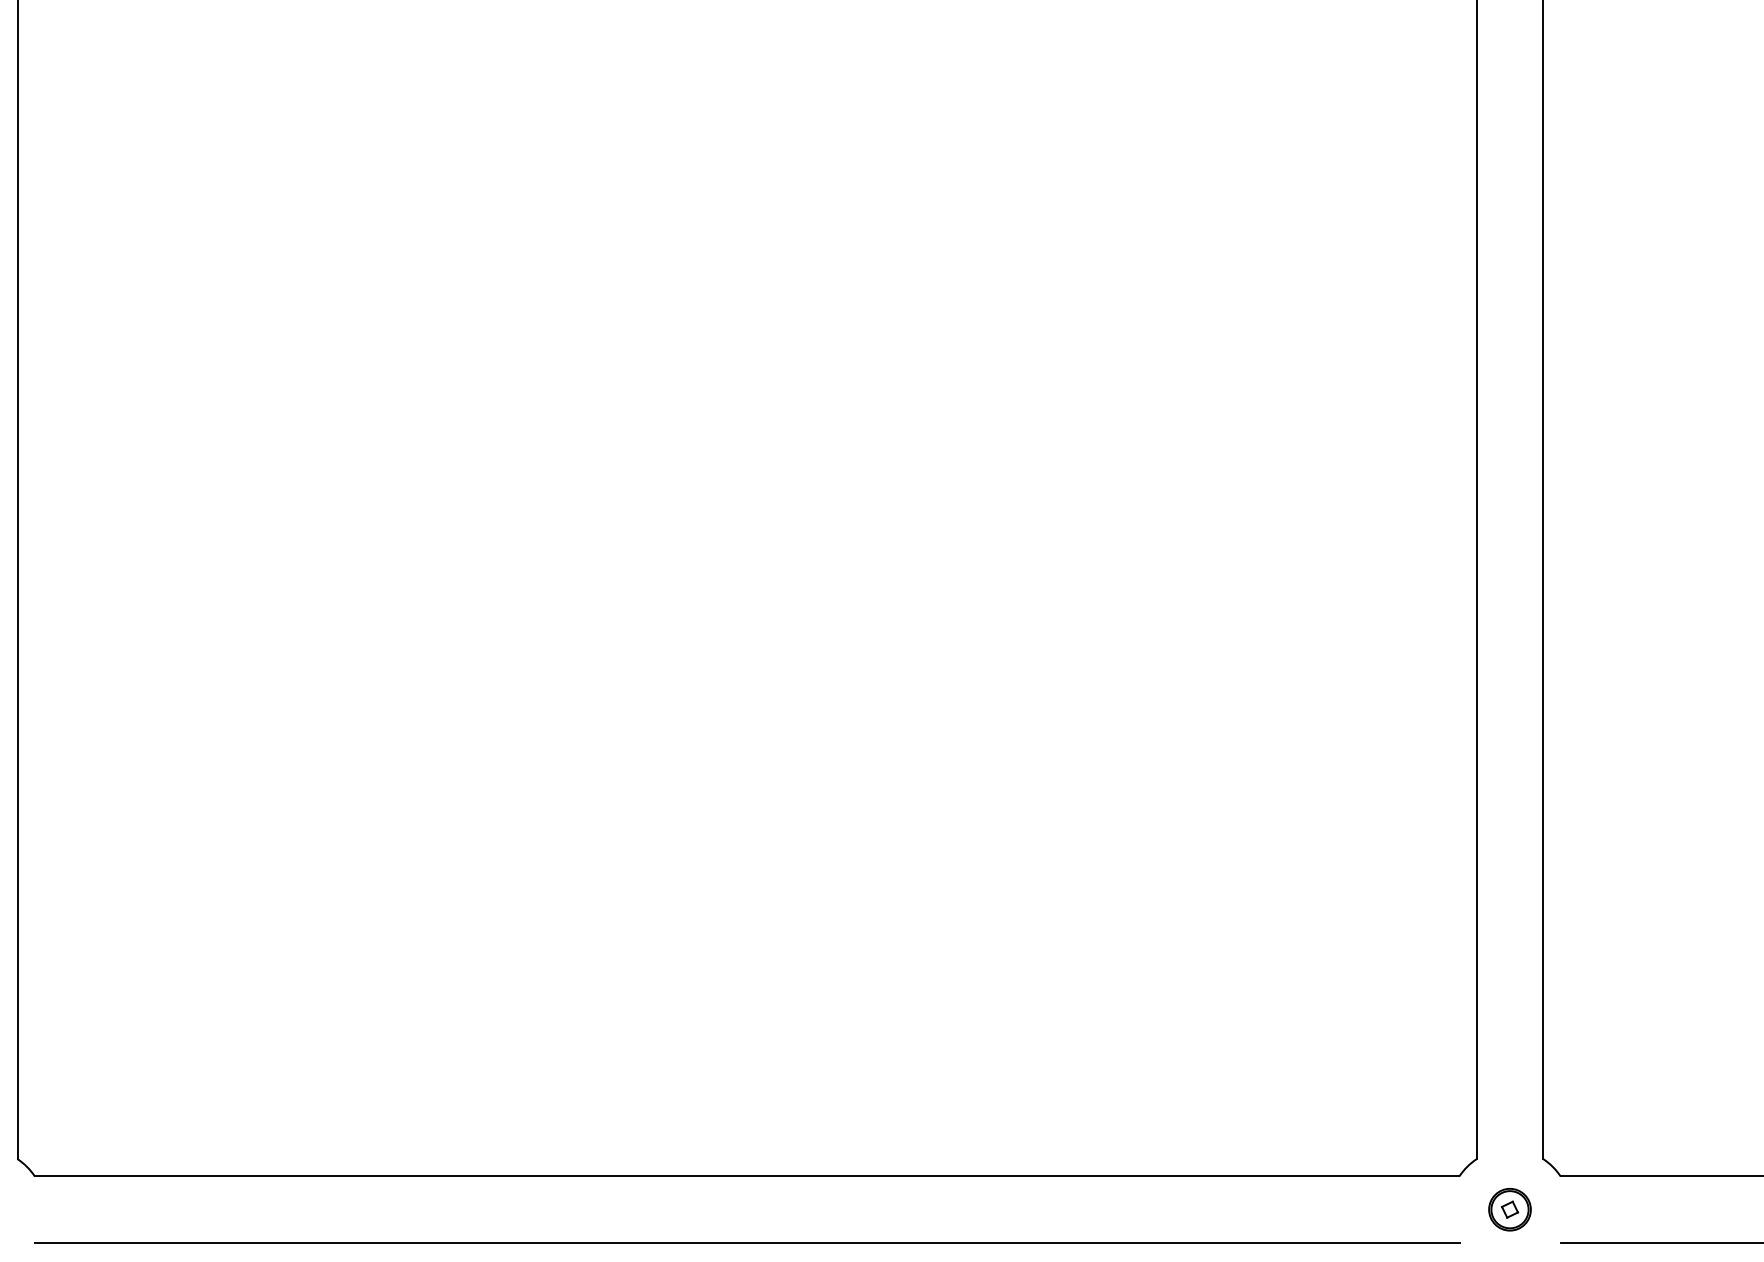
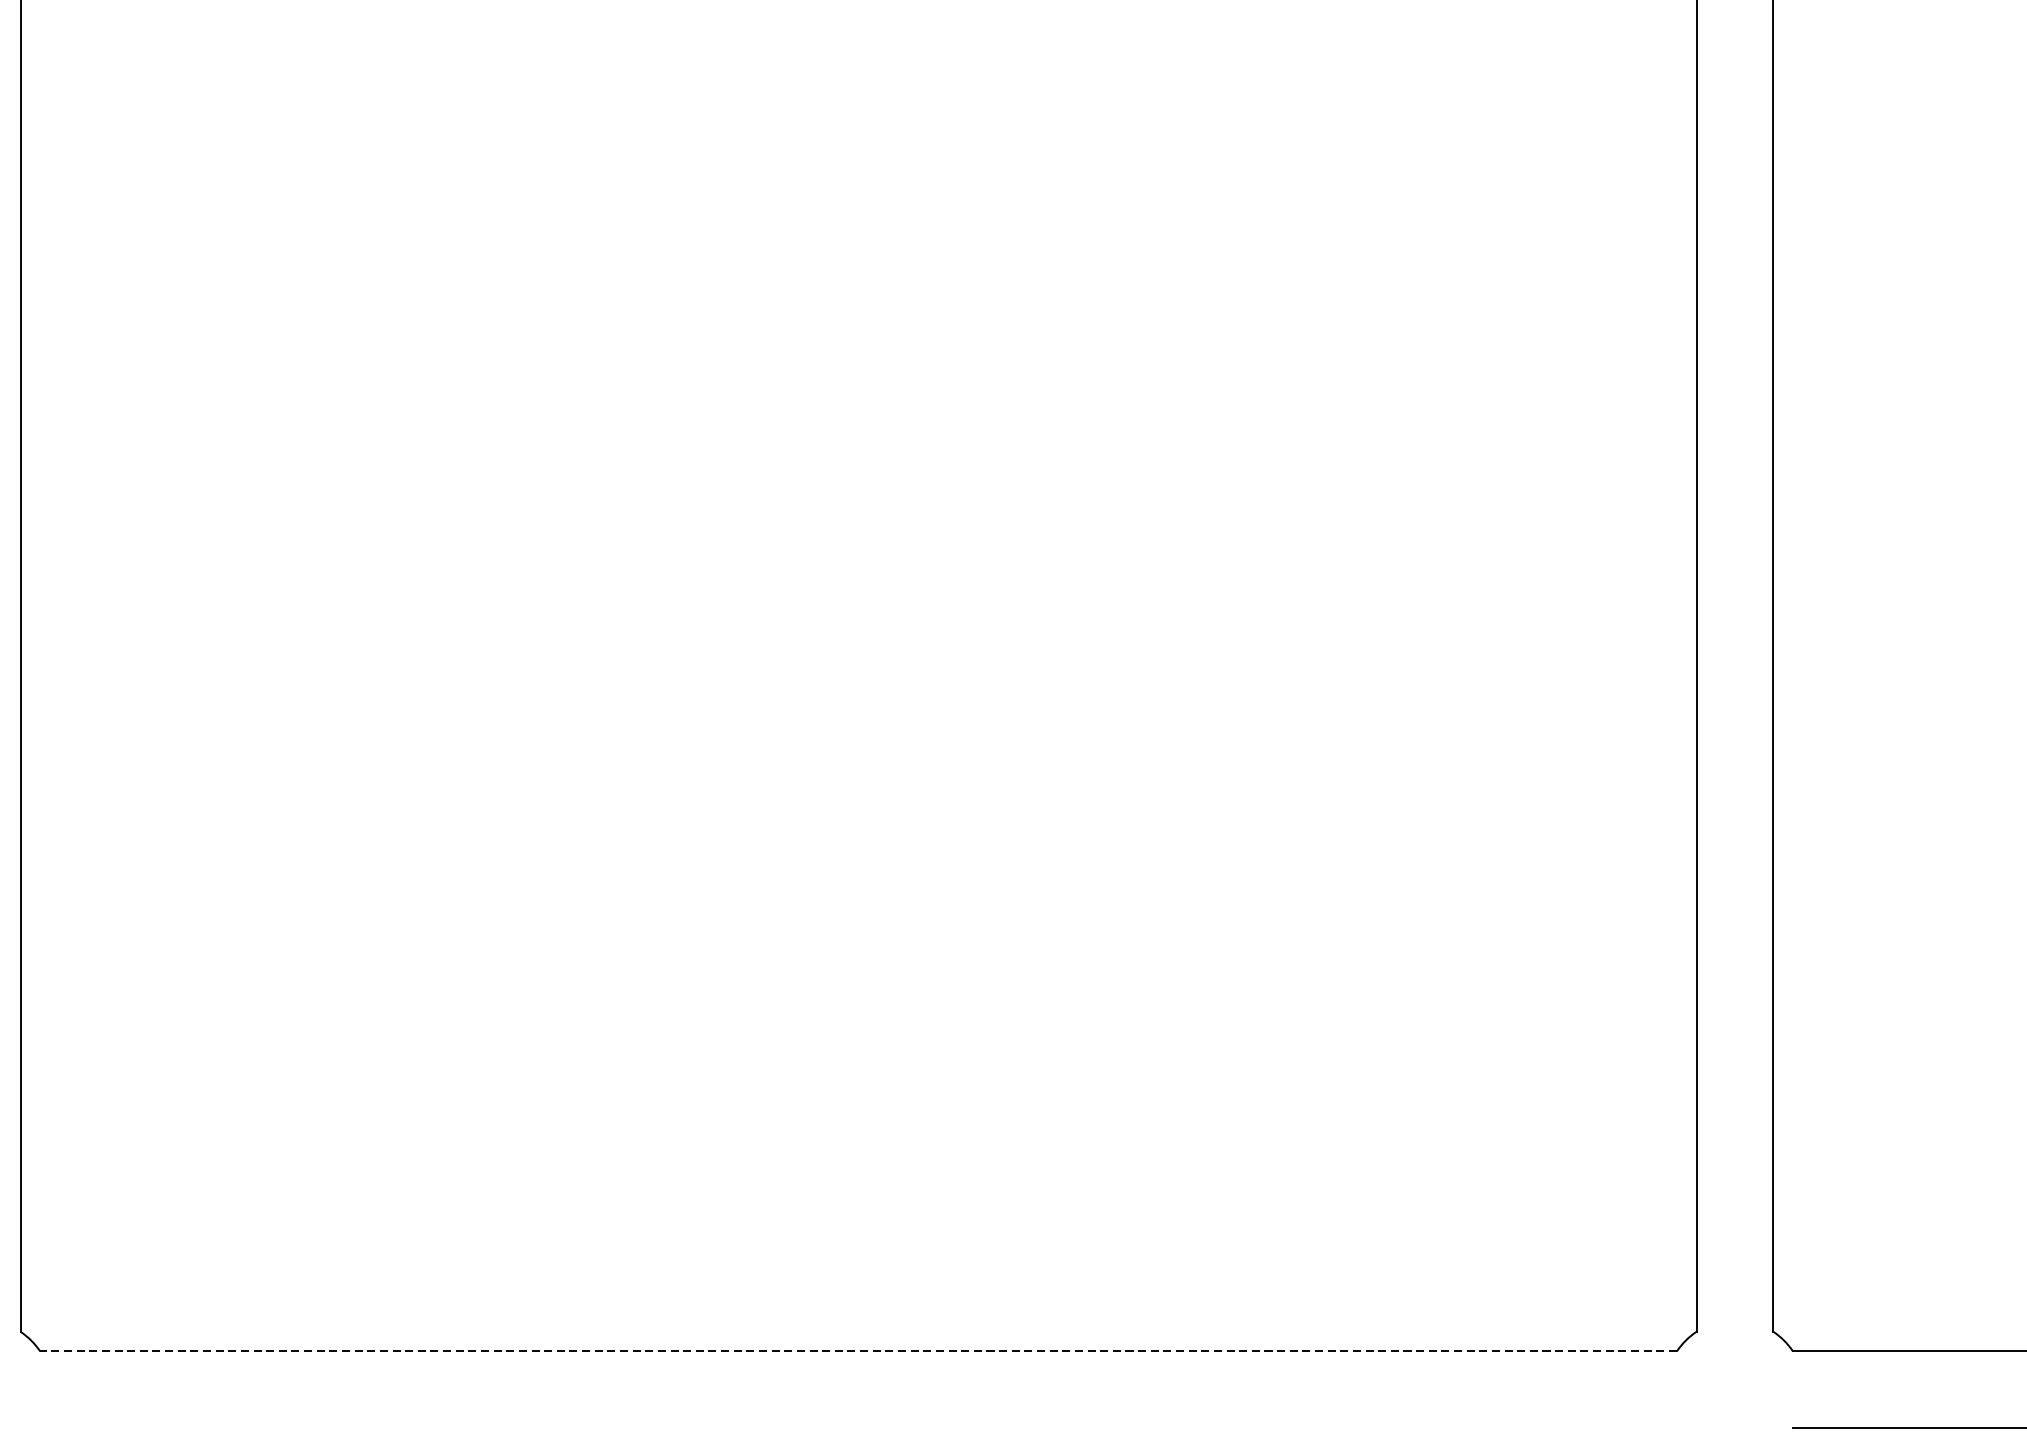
line: (746, 1176) -> (857, 1351), solid -> dashed
part: (1509, 1209) -> (1734, 1389), removed
line: (746, 1243) -> (857, 1428), removed

